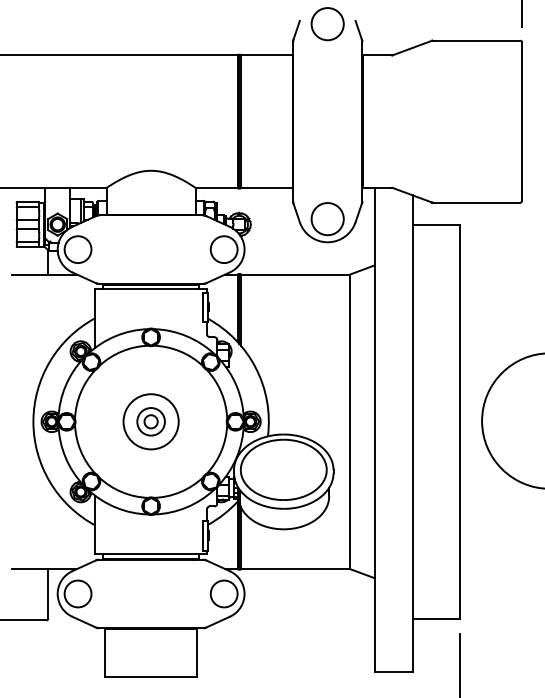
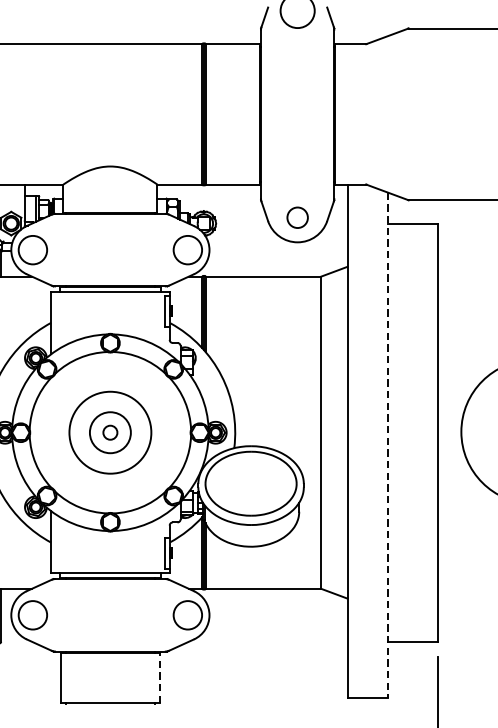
circle: (327, 219) -> (297, 218), size x0.6
circle: (150, 421) -> (109, 432), size x1.4
circle: (150, 421) -> (109, 432), size x1.4
line: (413, 434) -> (388, 446), solid -> dashed
line: (197, 652) -> (159, 677), solid -> dashed

